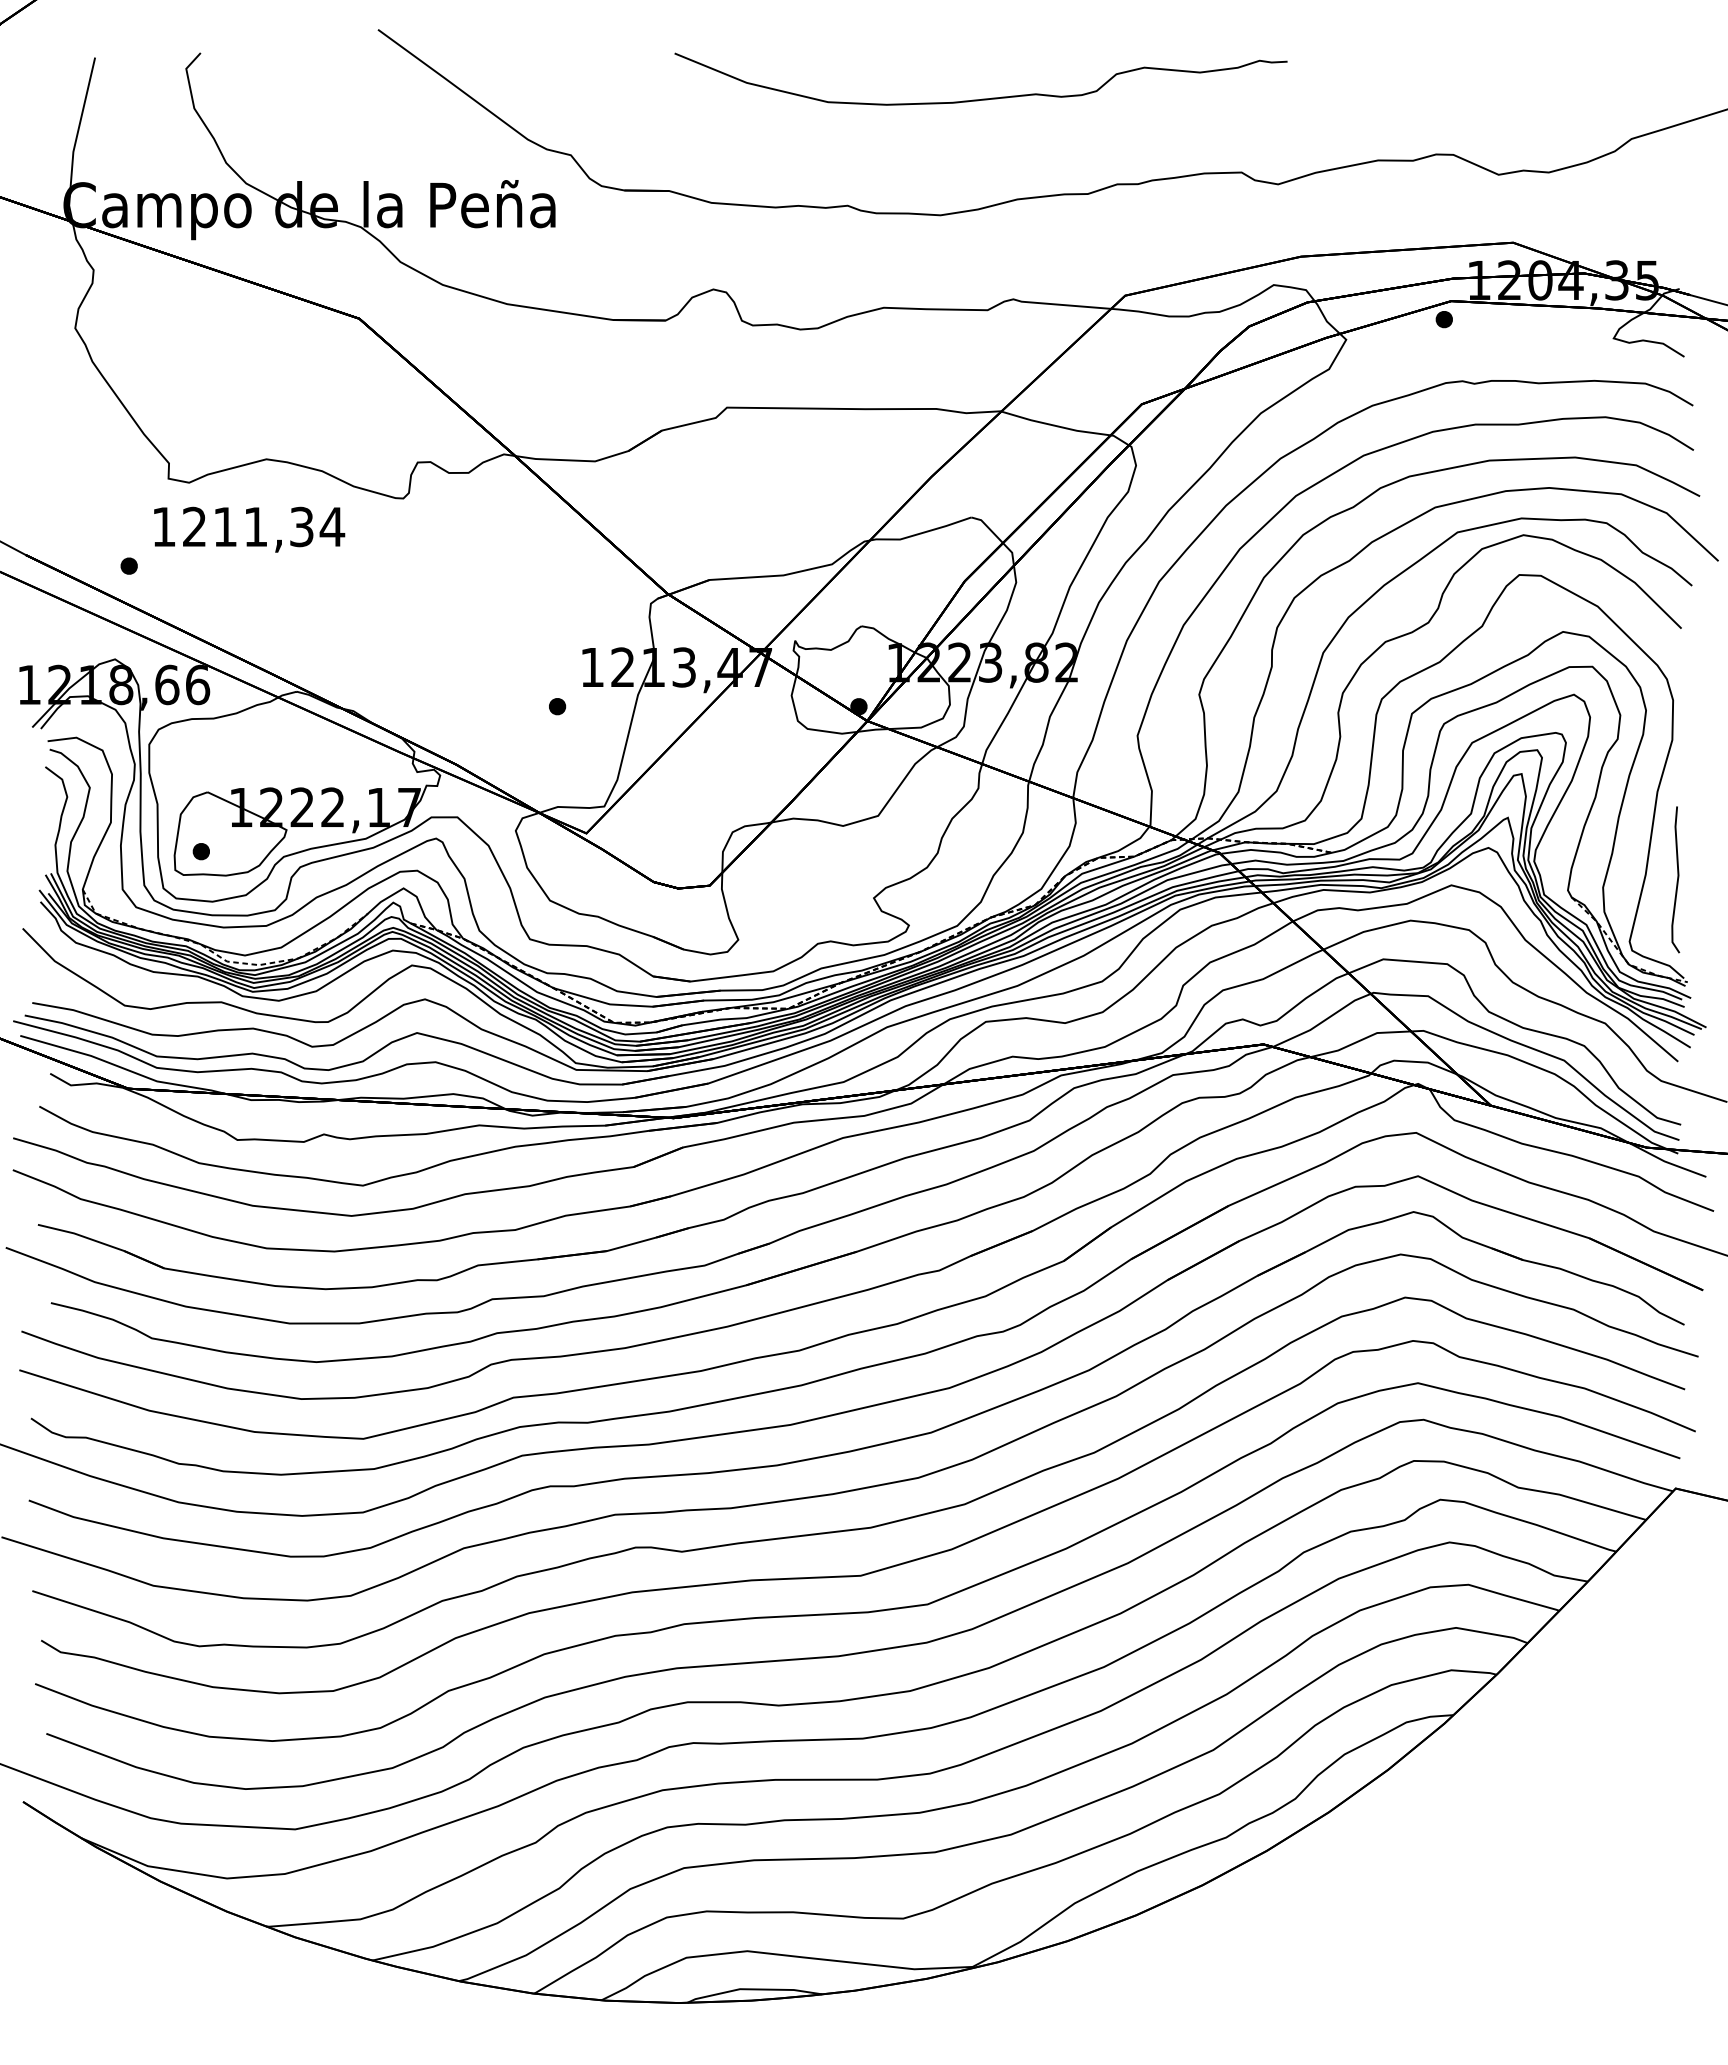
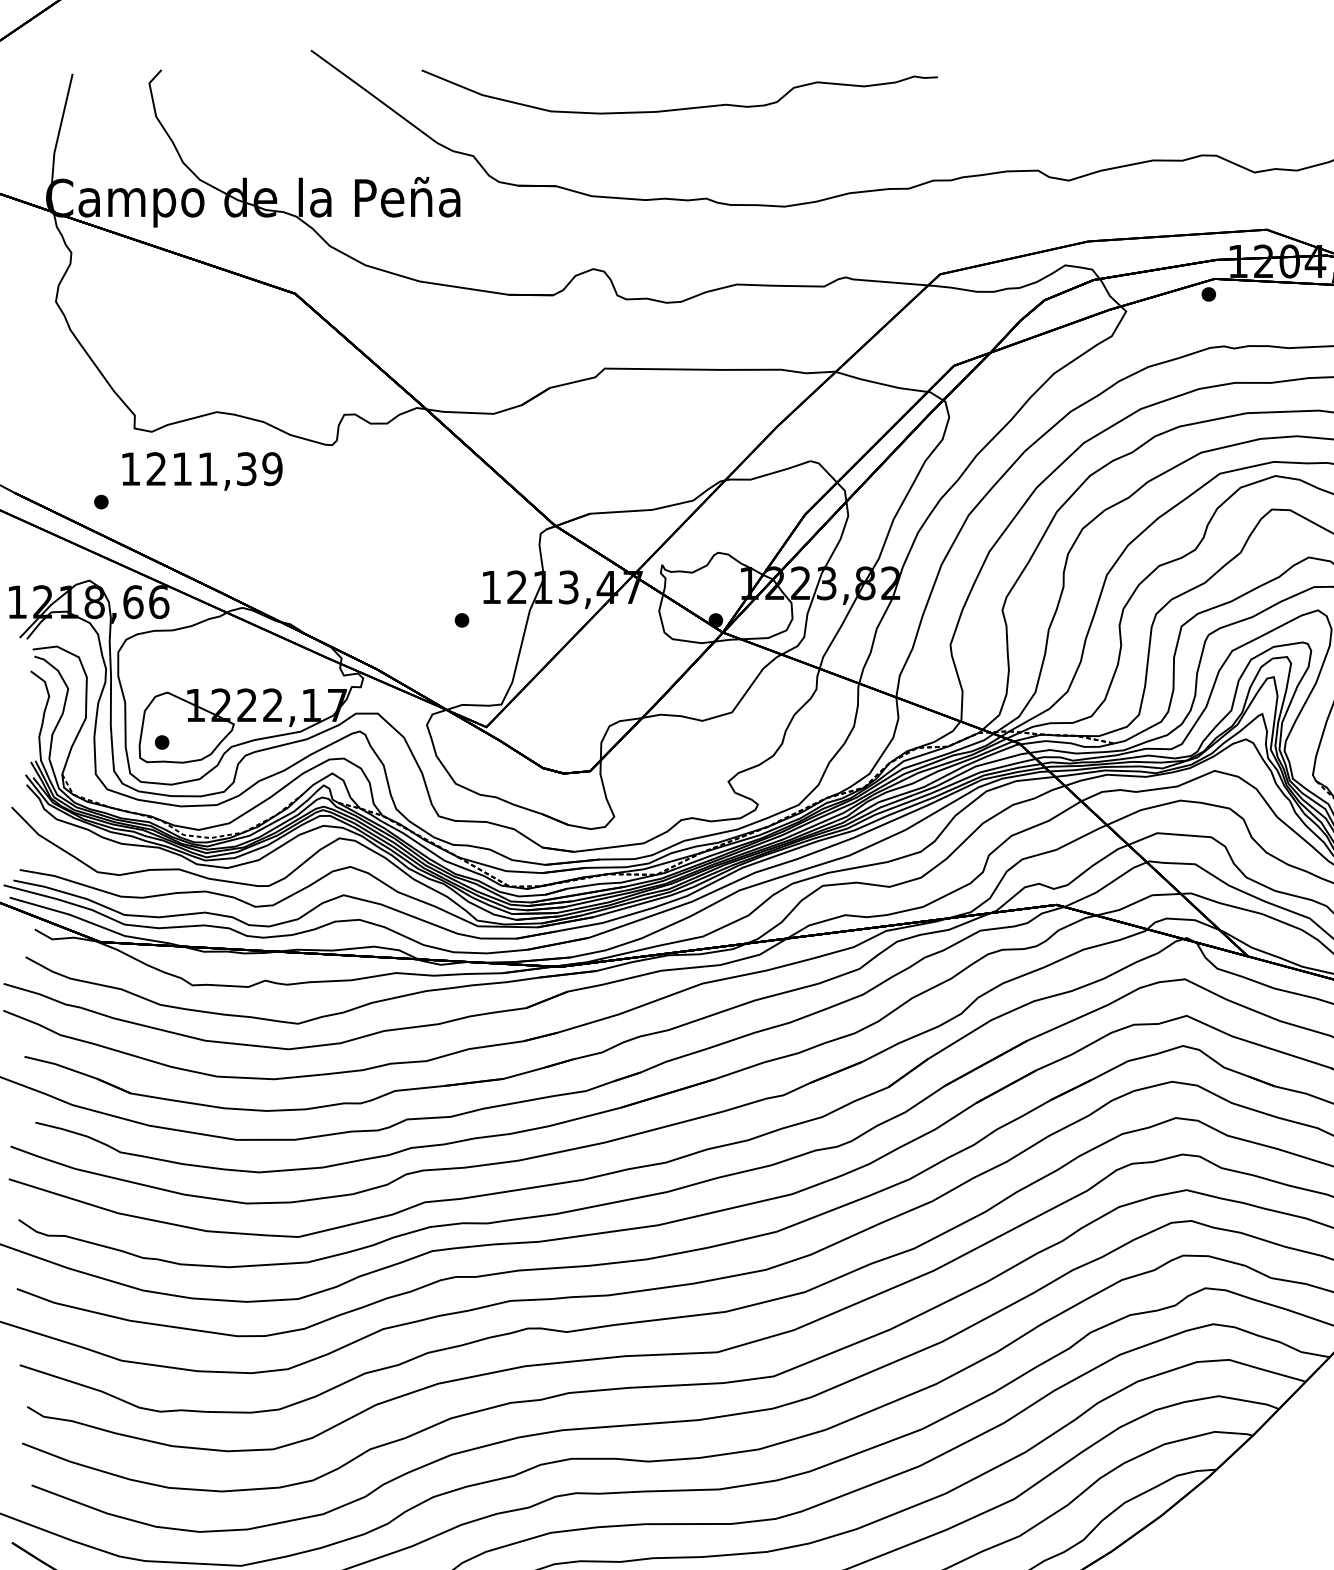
curve: (982, 98) -> (680, 108), moved
text: (332, 526) -> (272, 468), 1211,34 -> 1211,39

